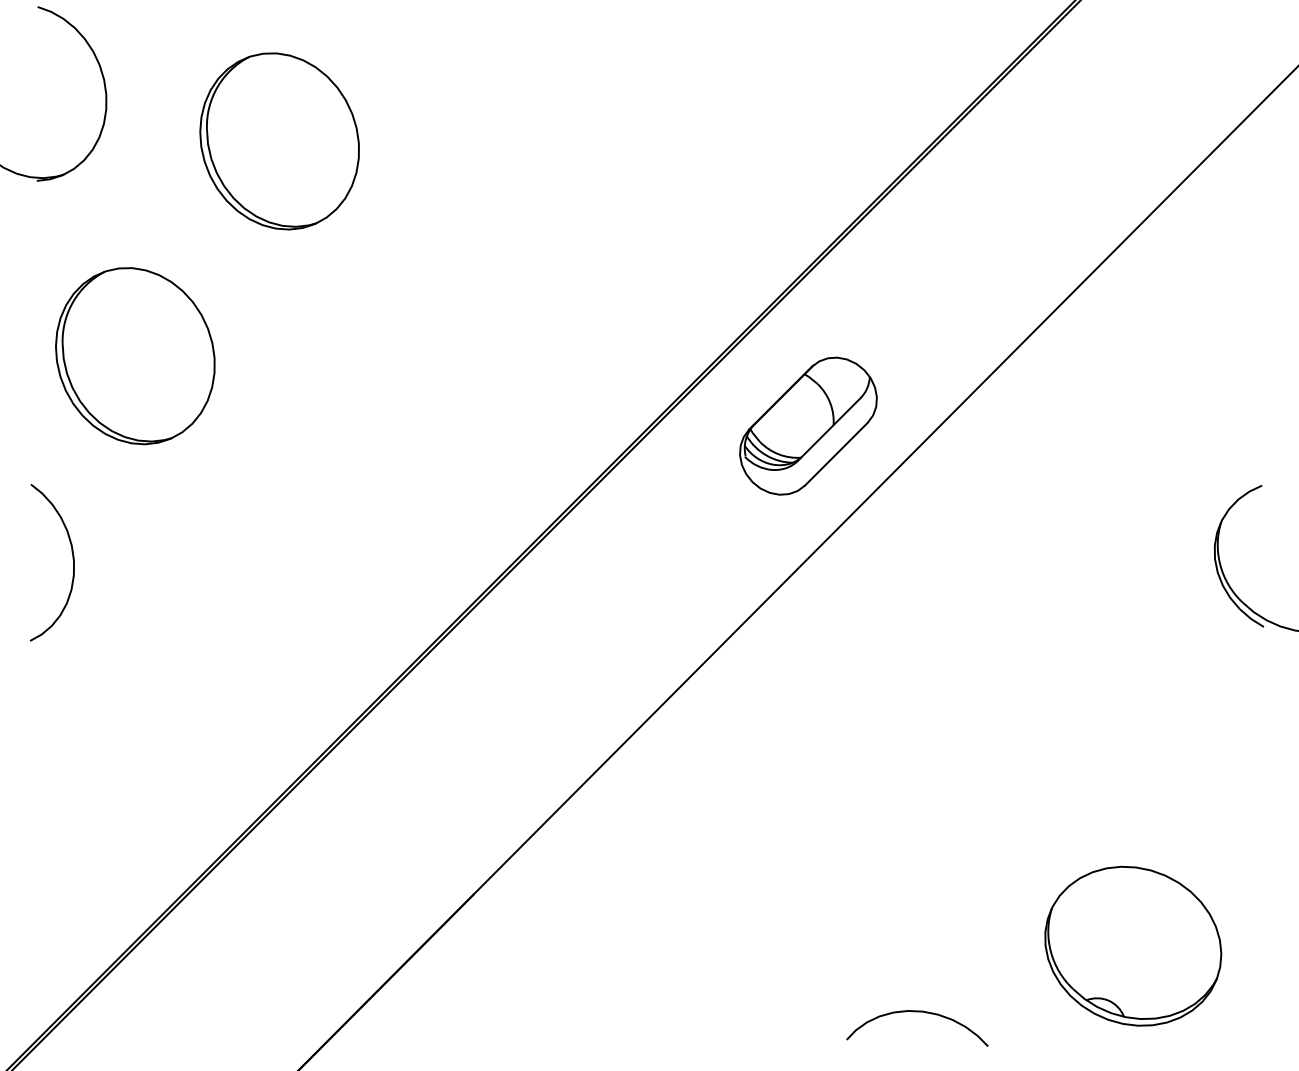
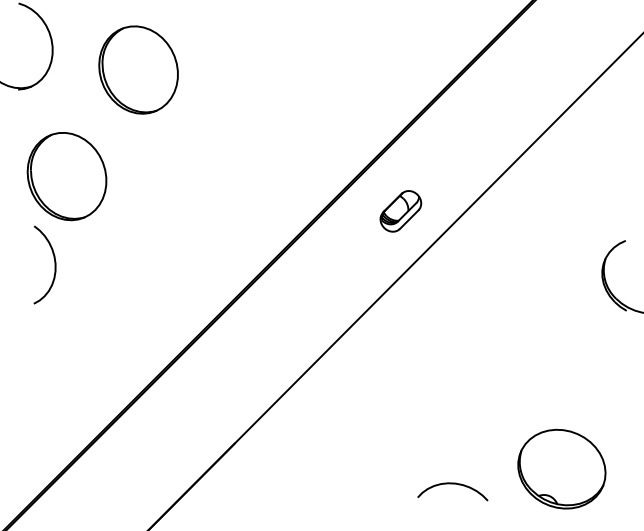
part: (807, 426) -> (400, 211), size x0.6
curve: (71, 561) -> (54, 264), moved
curve: (916, 1013) -> (452, 484), moved

